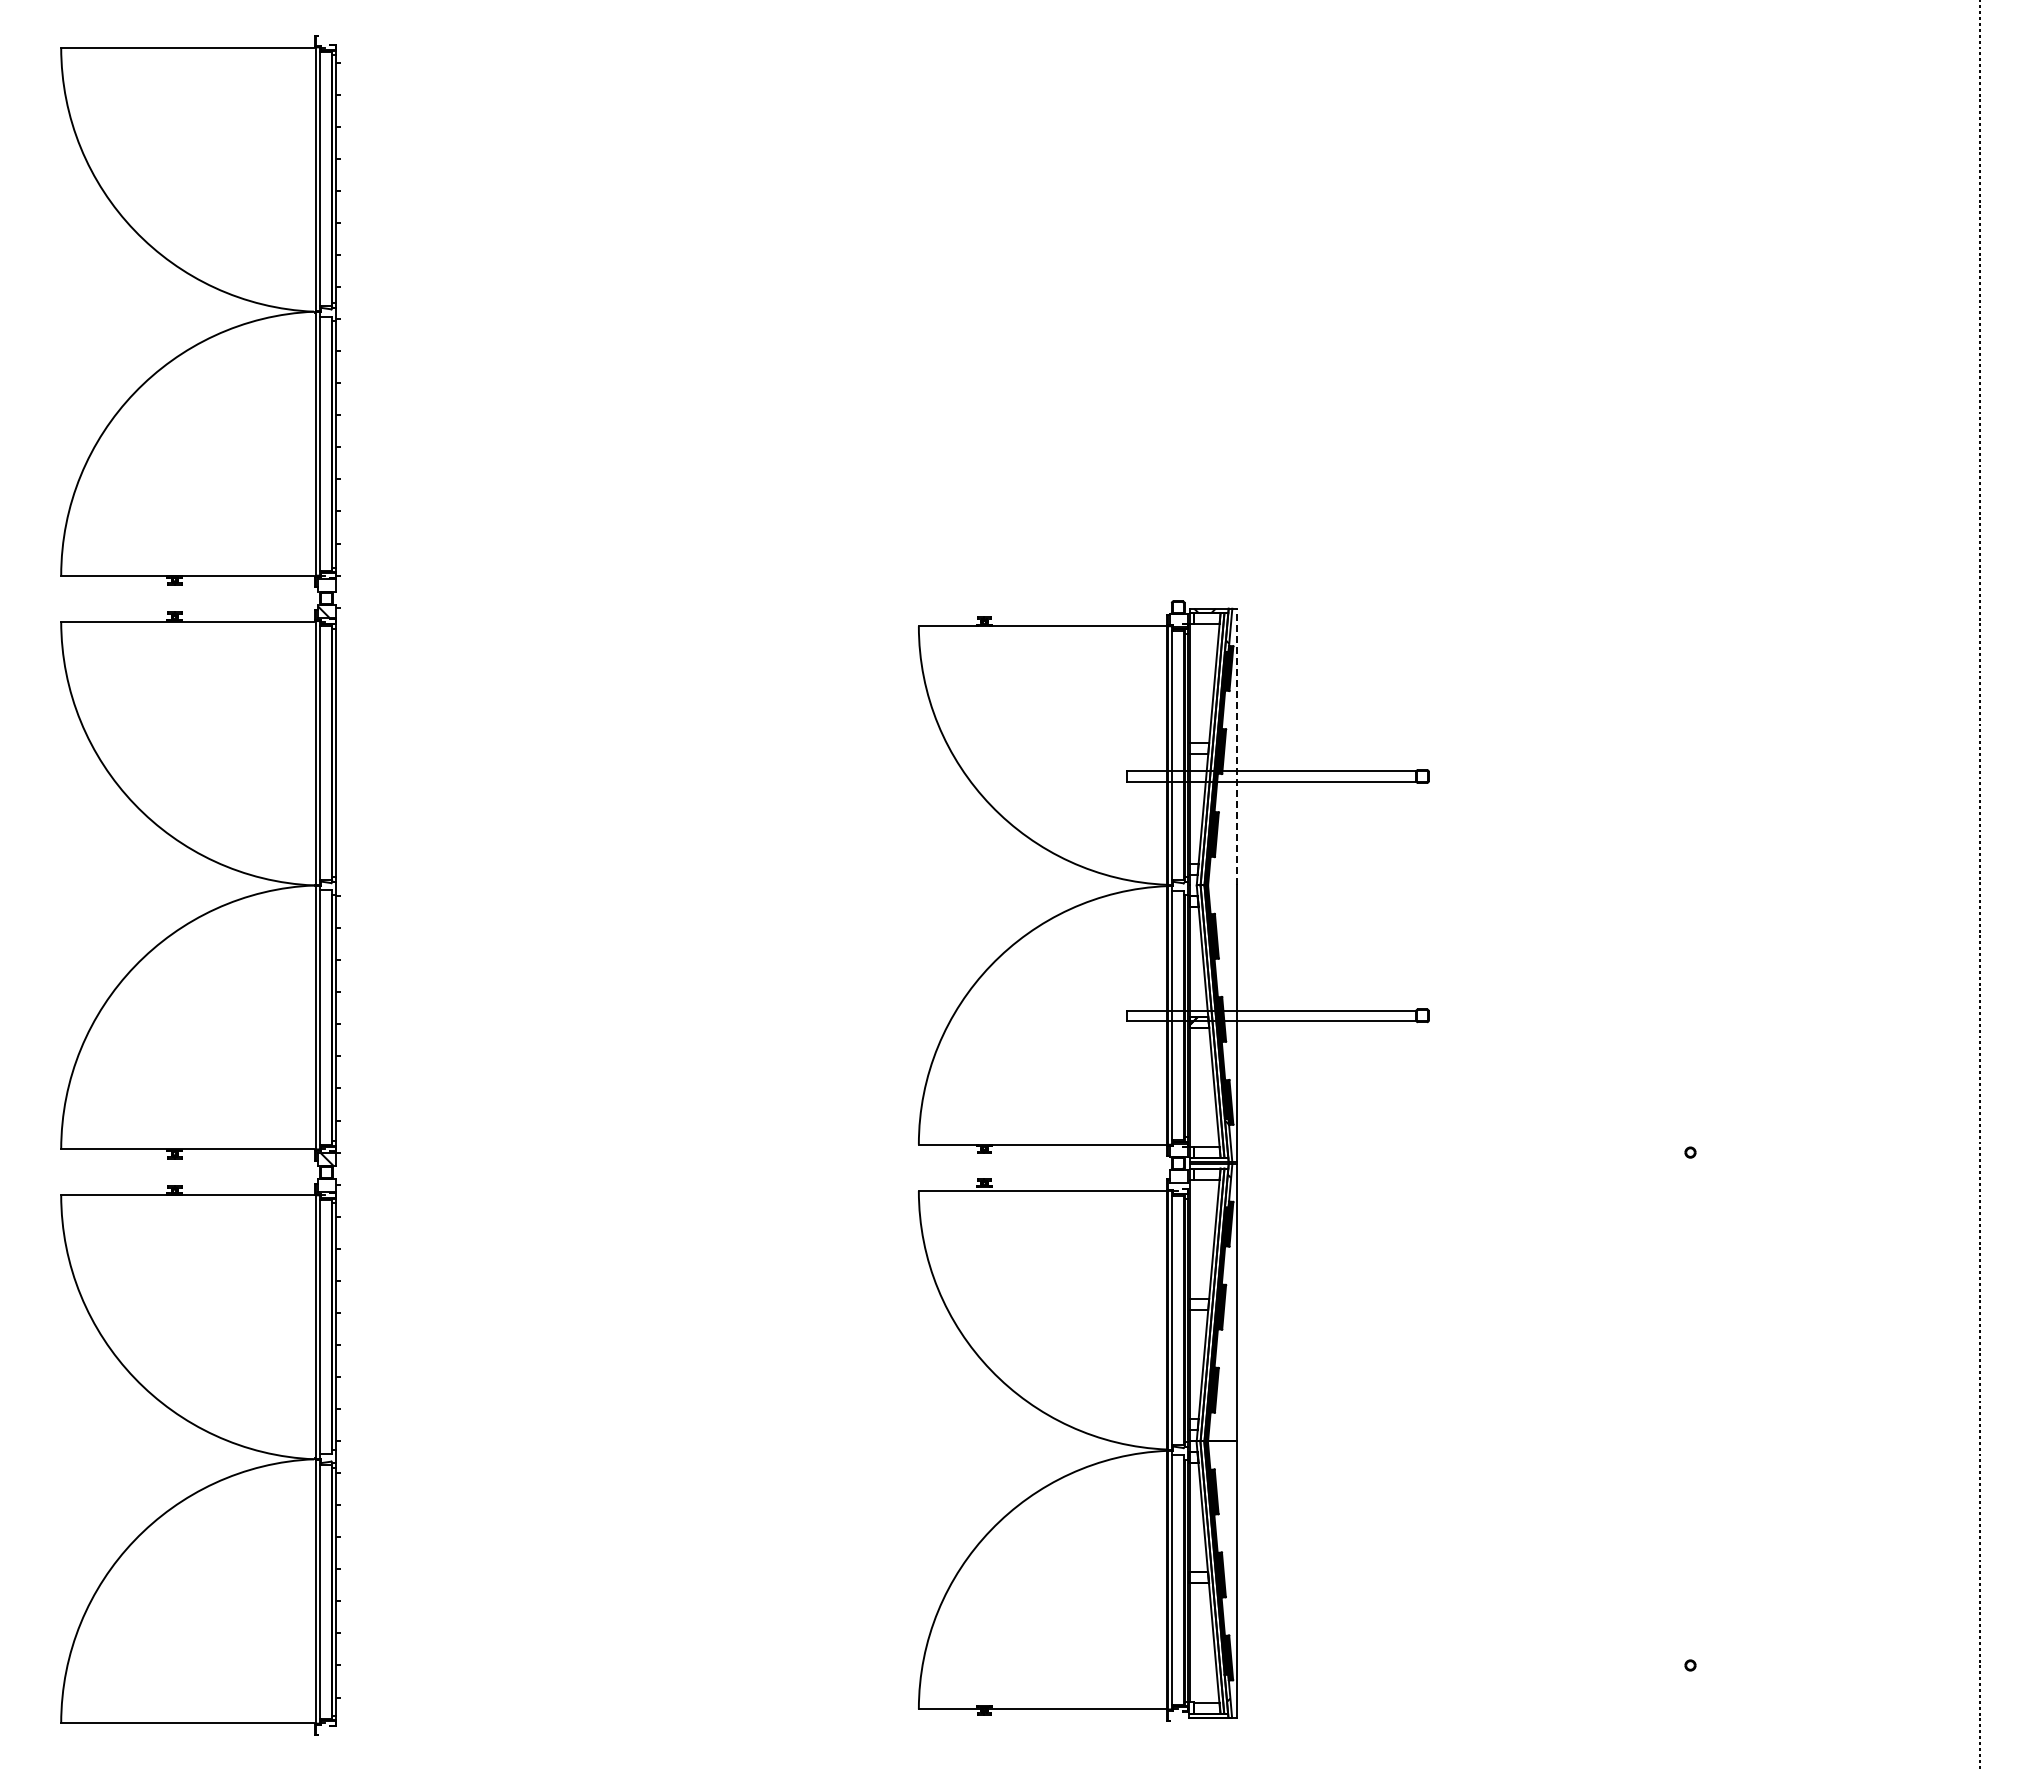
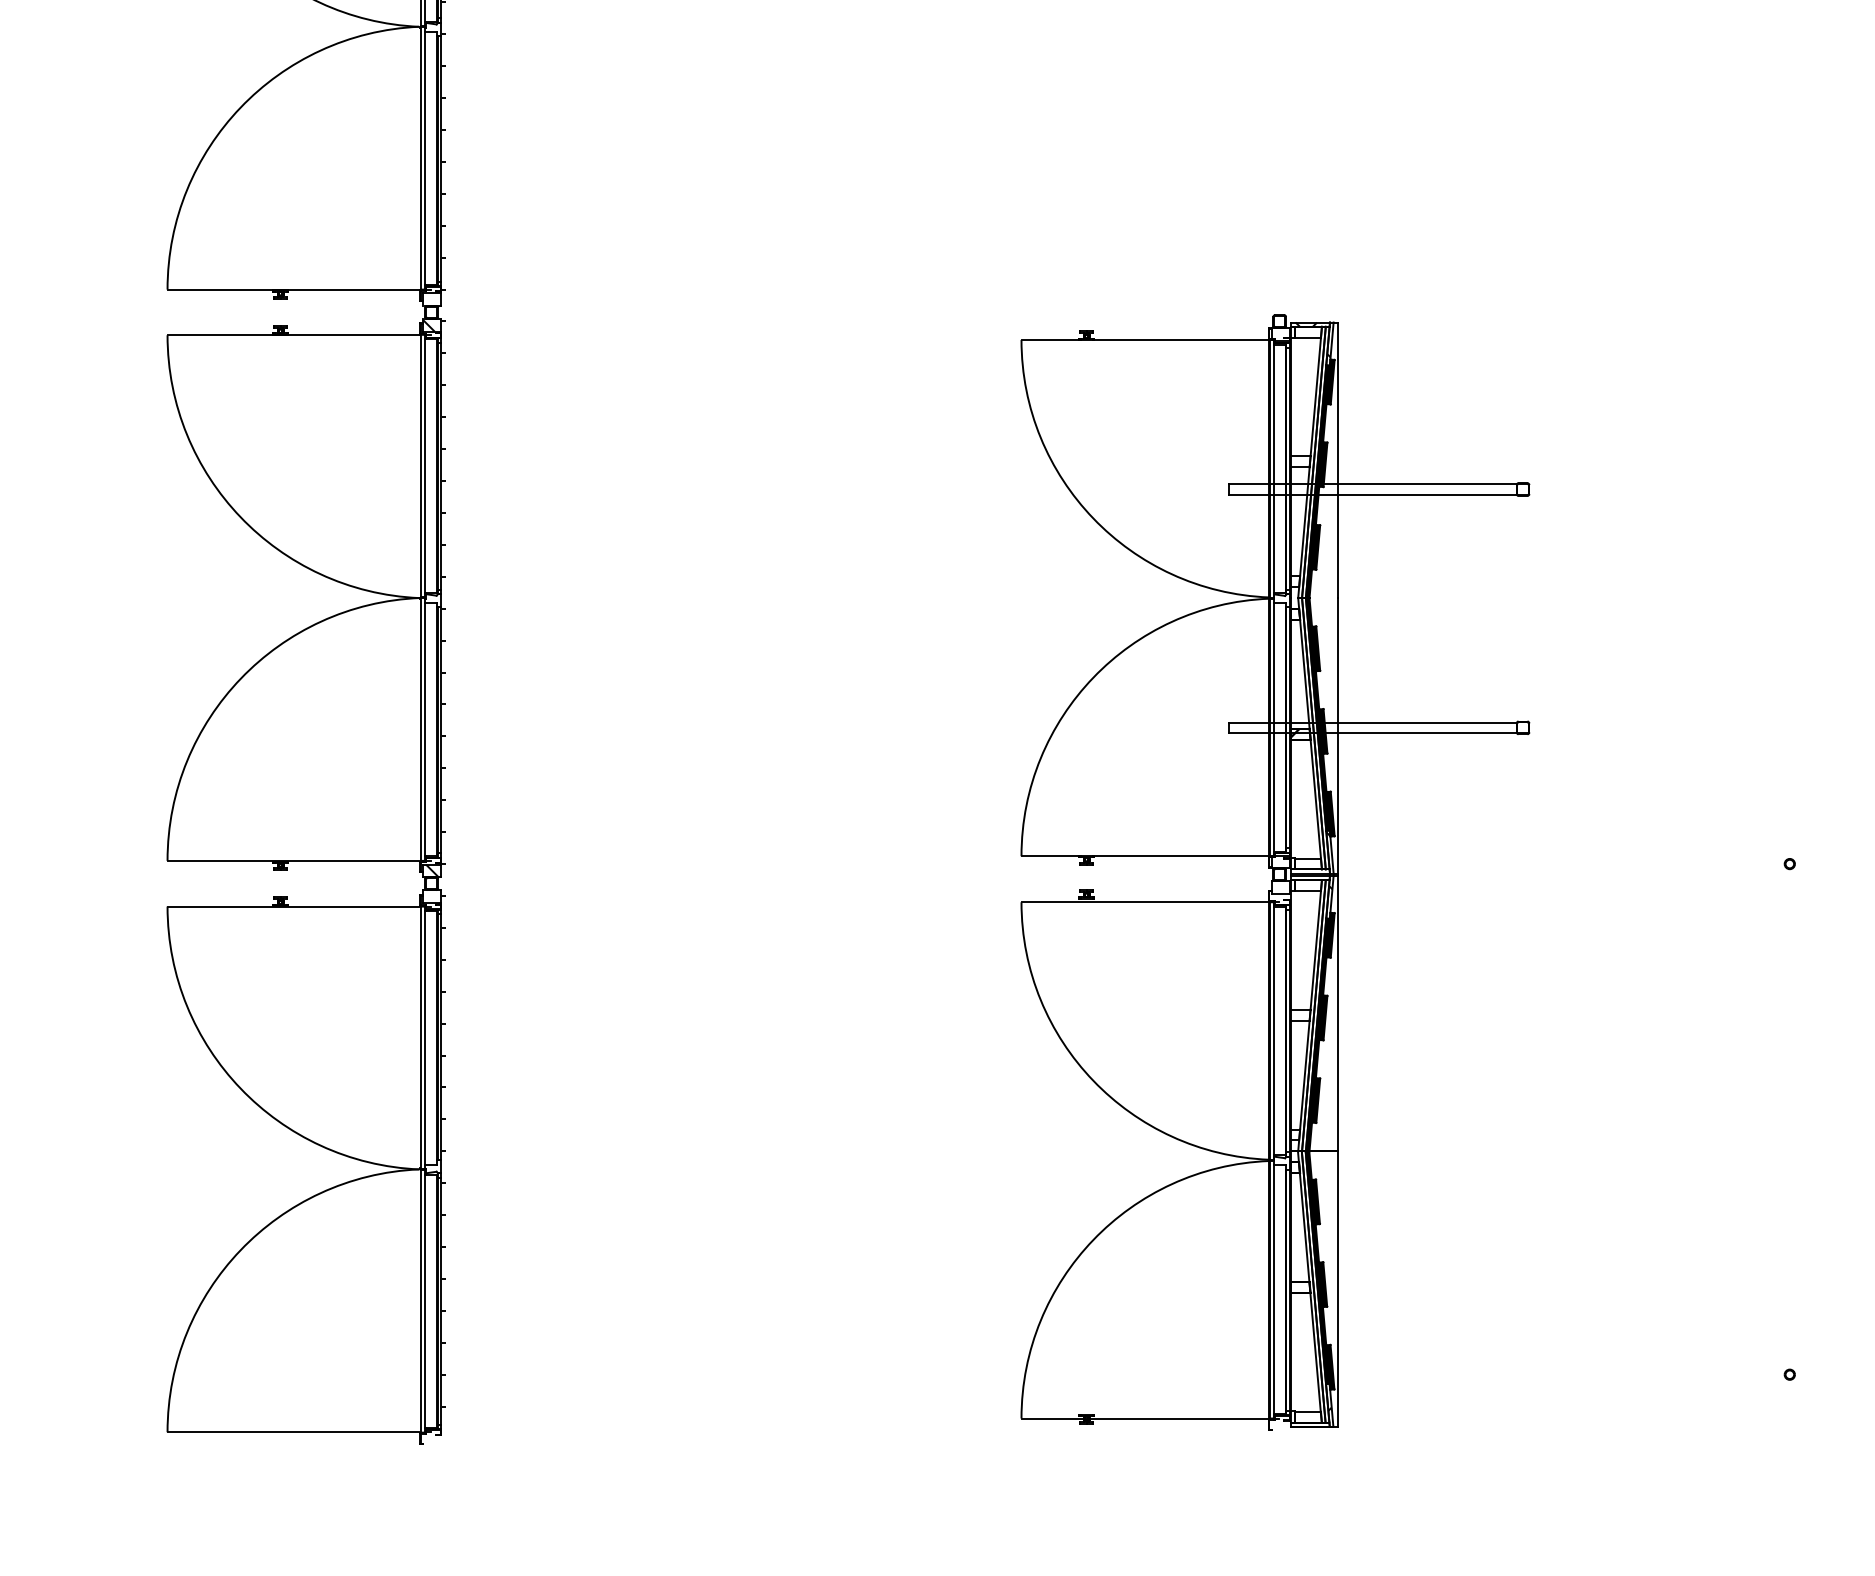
line: (1236, 746) -> (1337, 459), dashed -> solid
hatch: (338, 751) -> (443, 464), added

